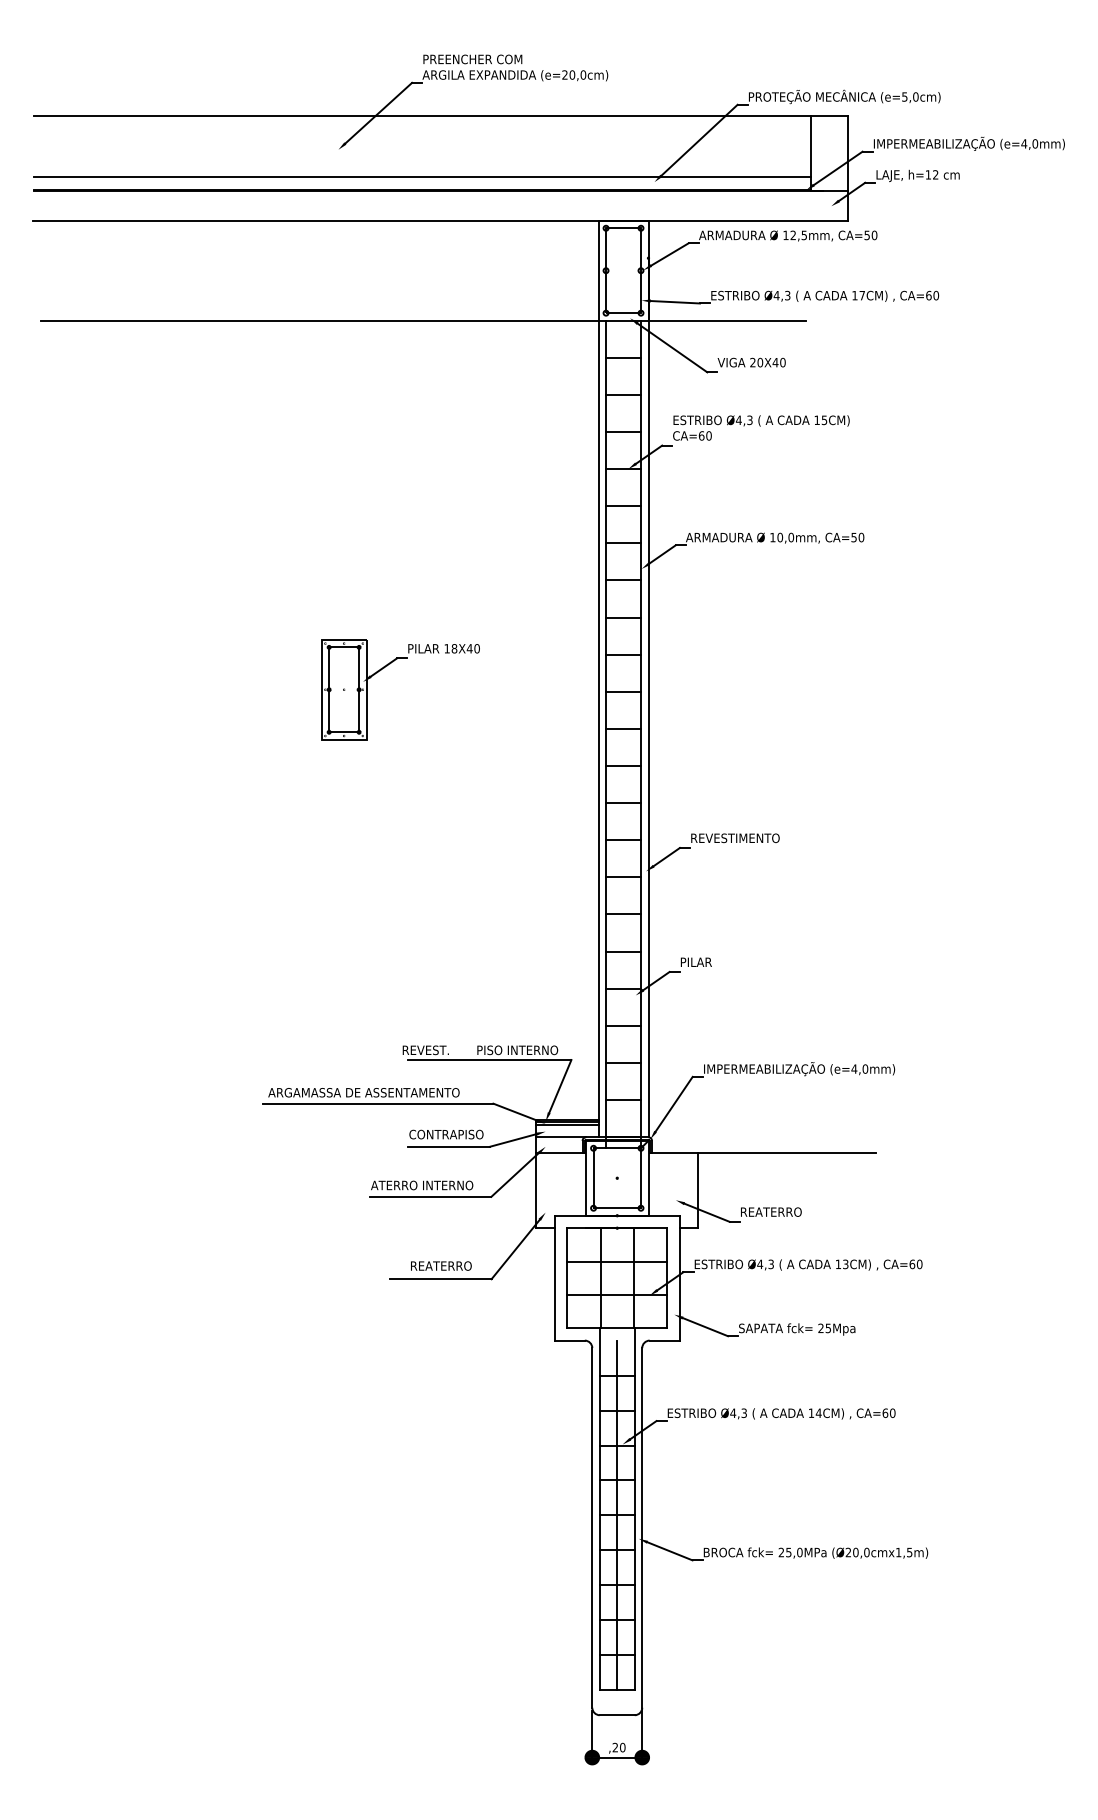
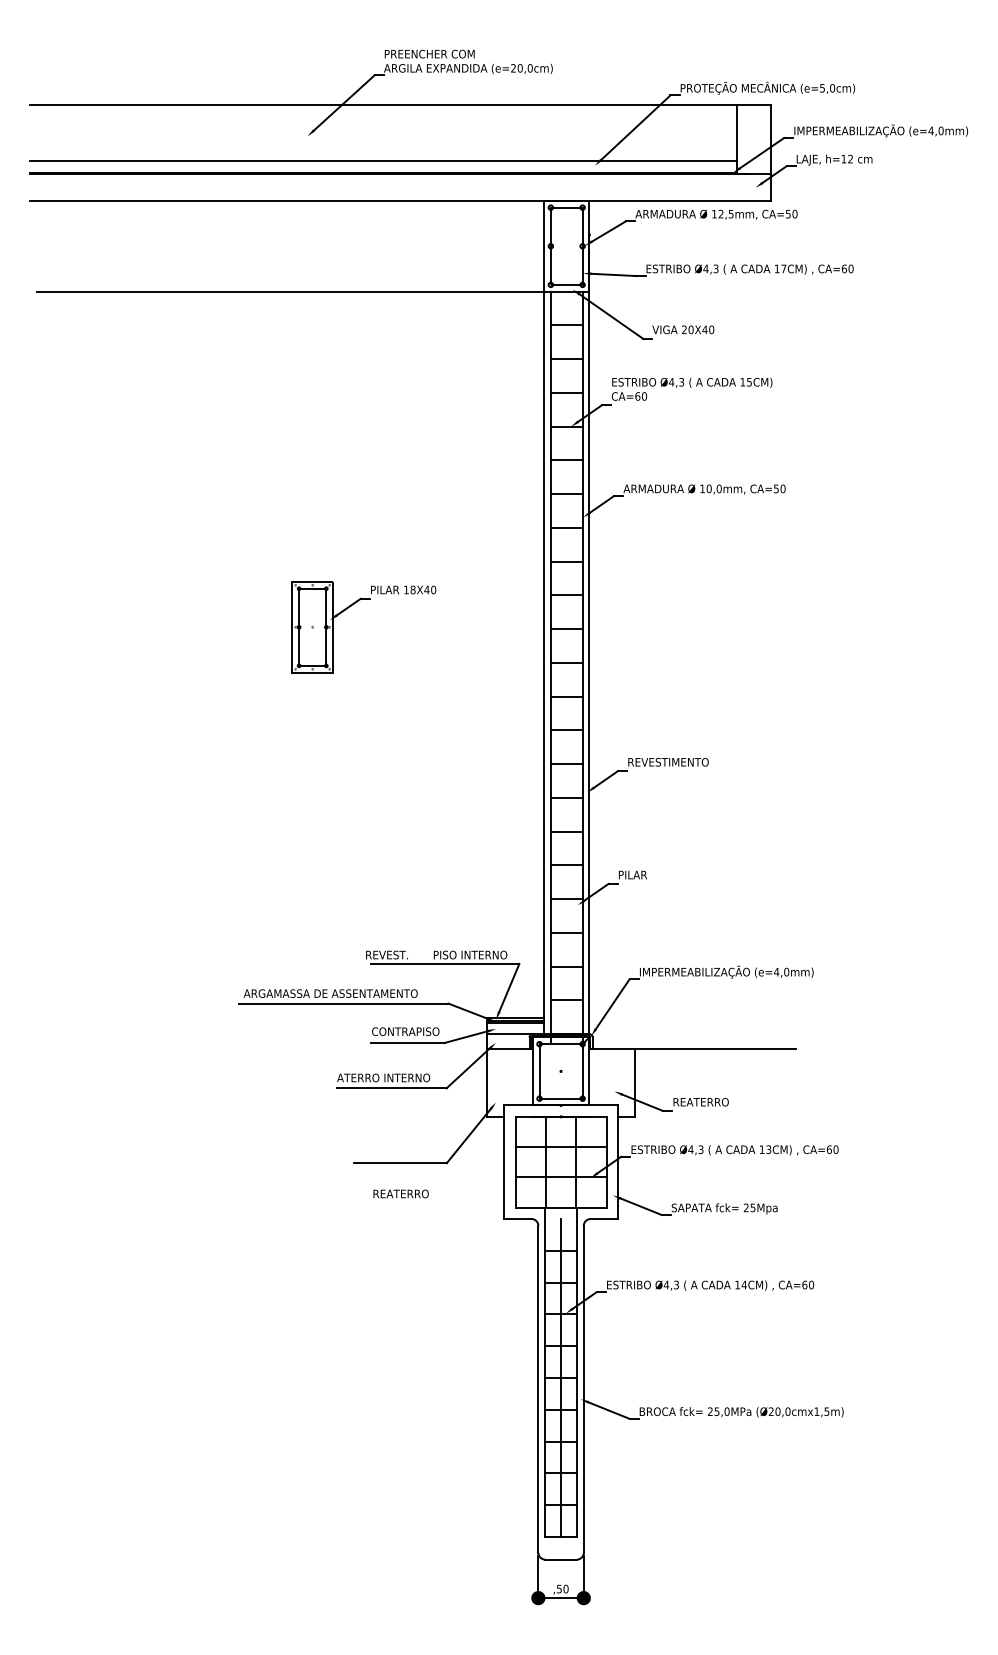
line: (727, 320) -> (661, 291), removed
text: (441, 1265) -> (401, 1193), moved
text: (615, 1747) -> (559, 1588), ,20 -> ,50

